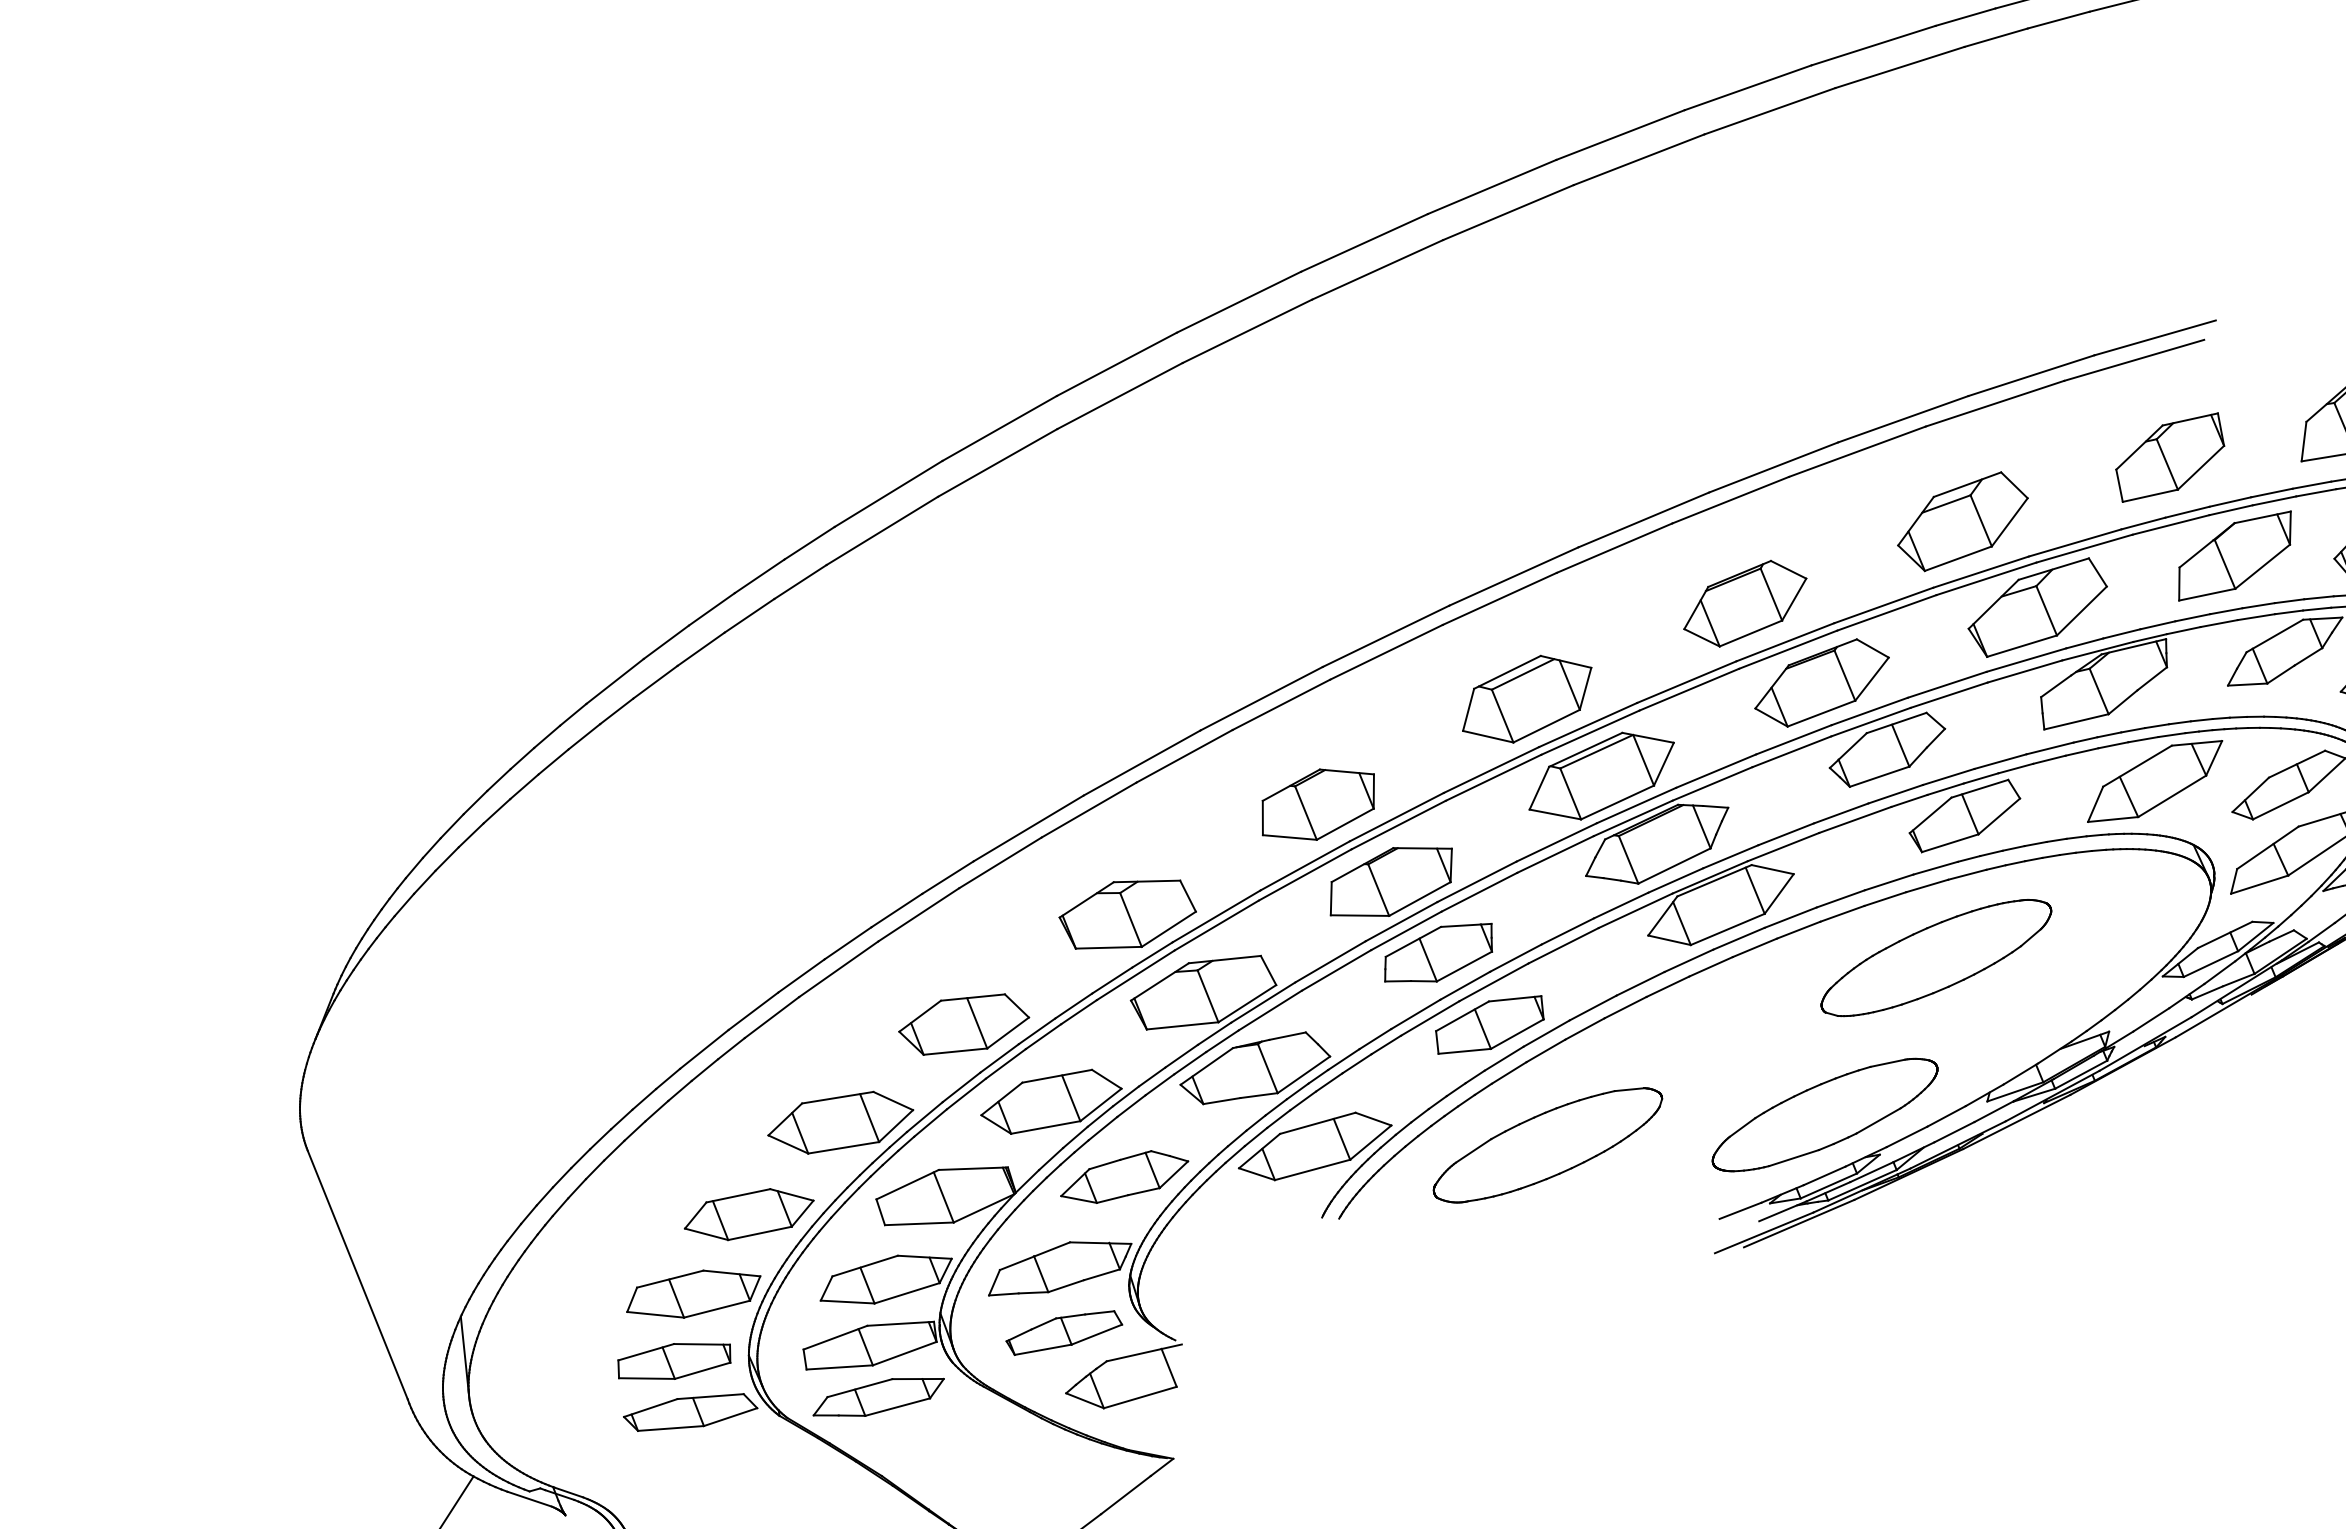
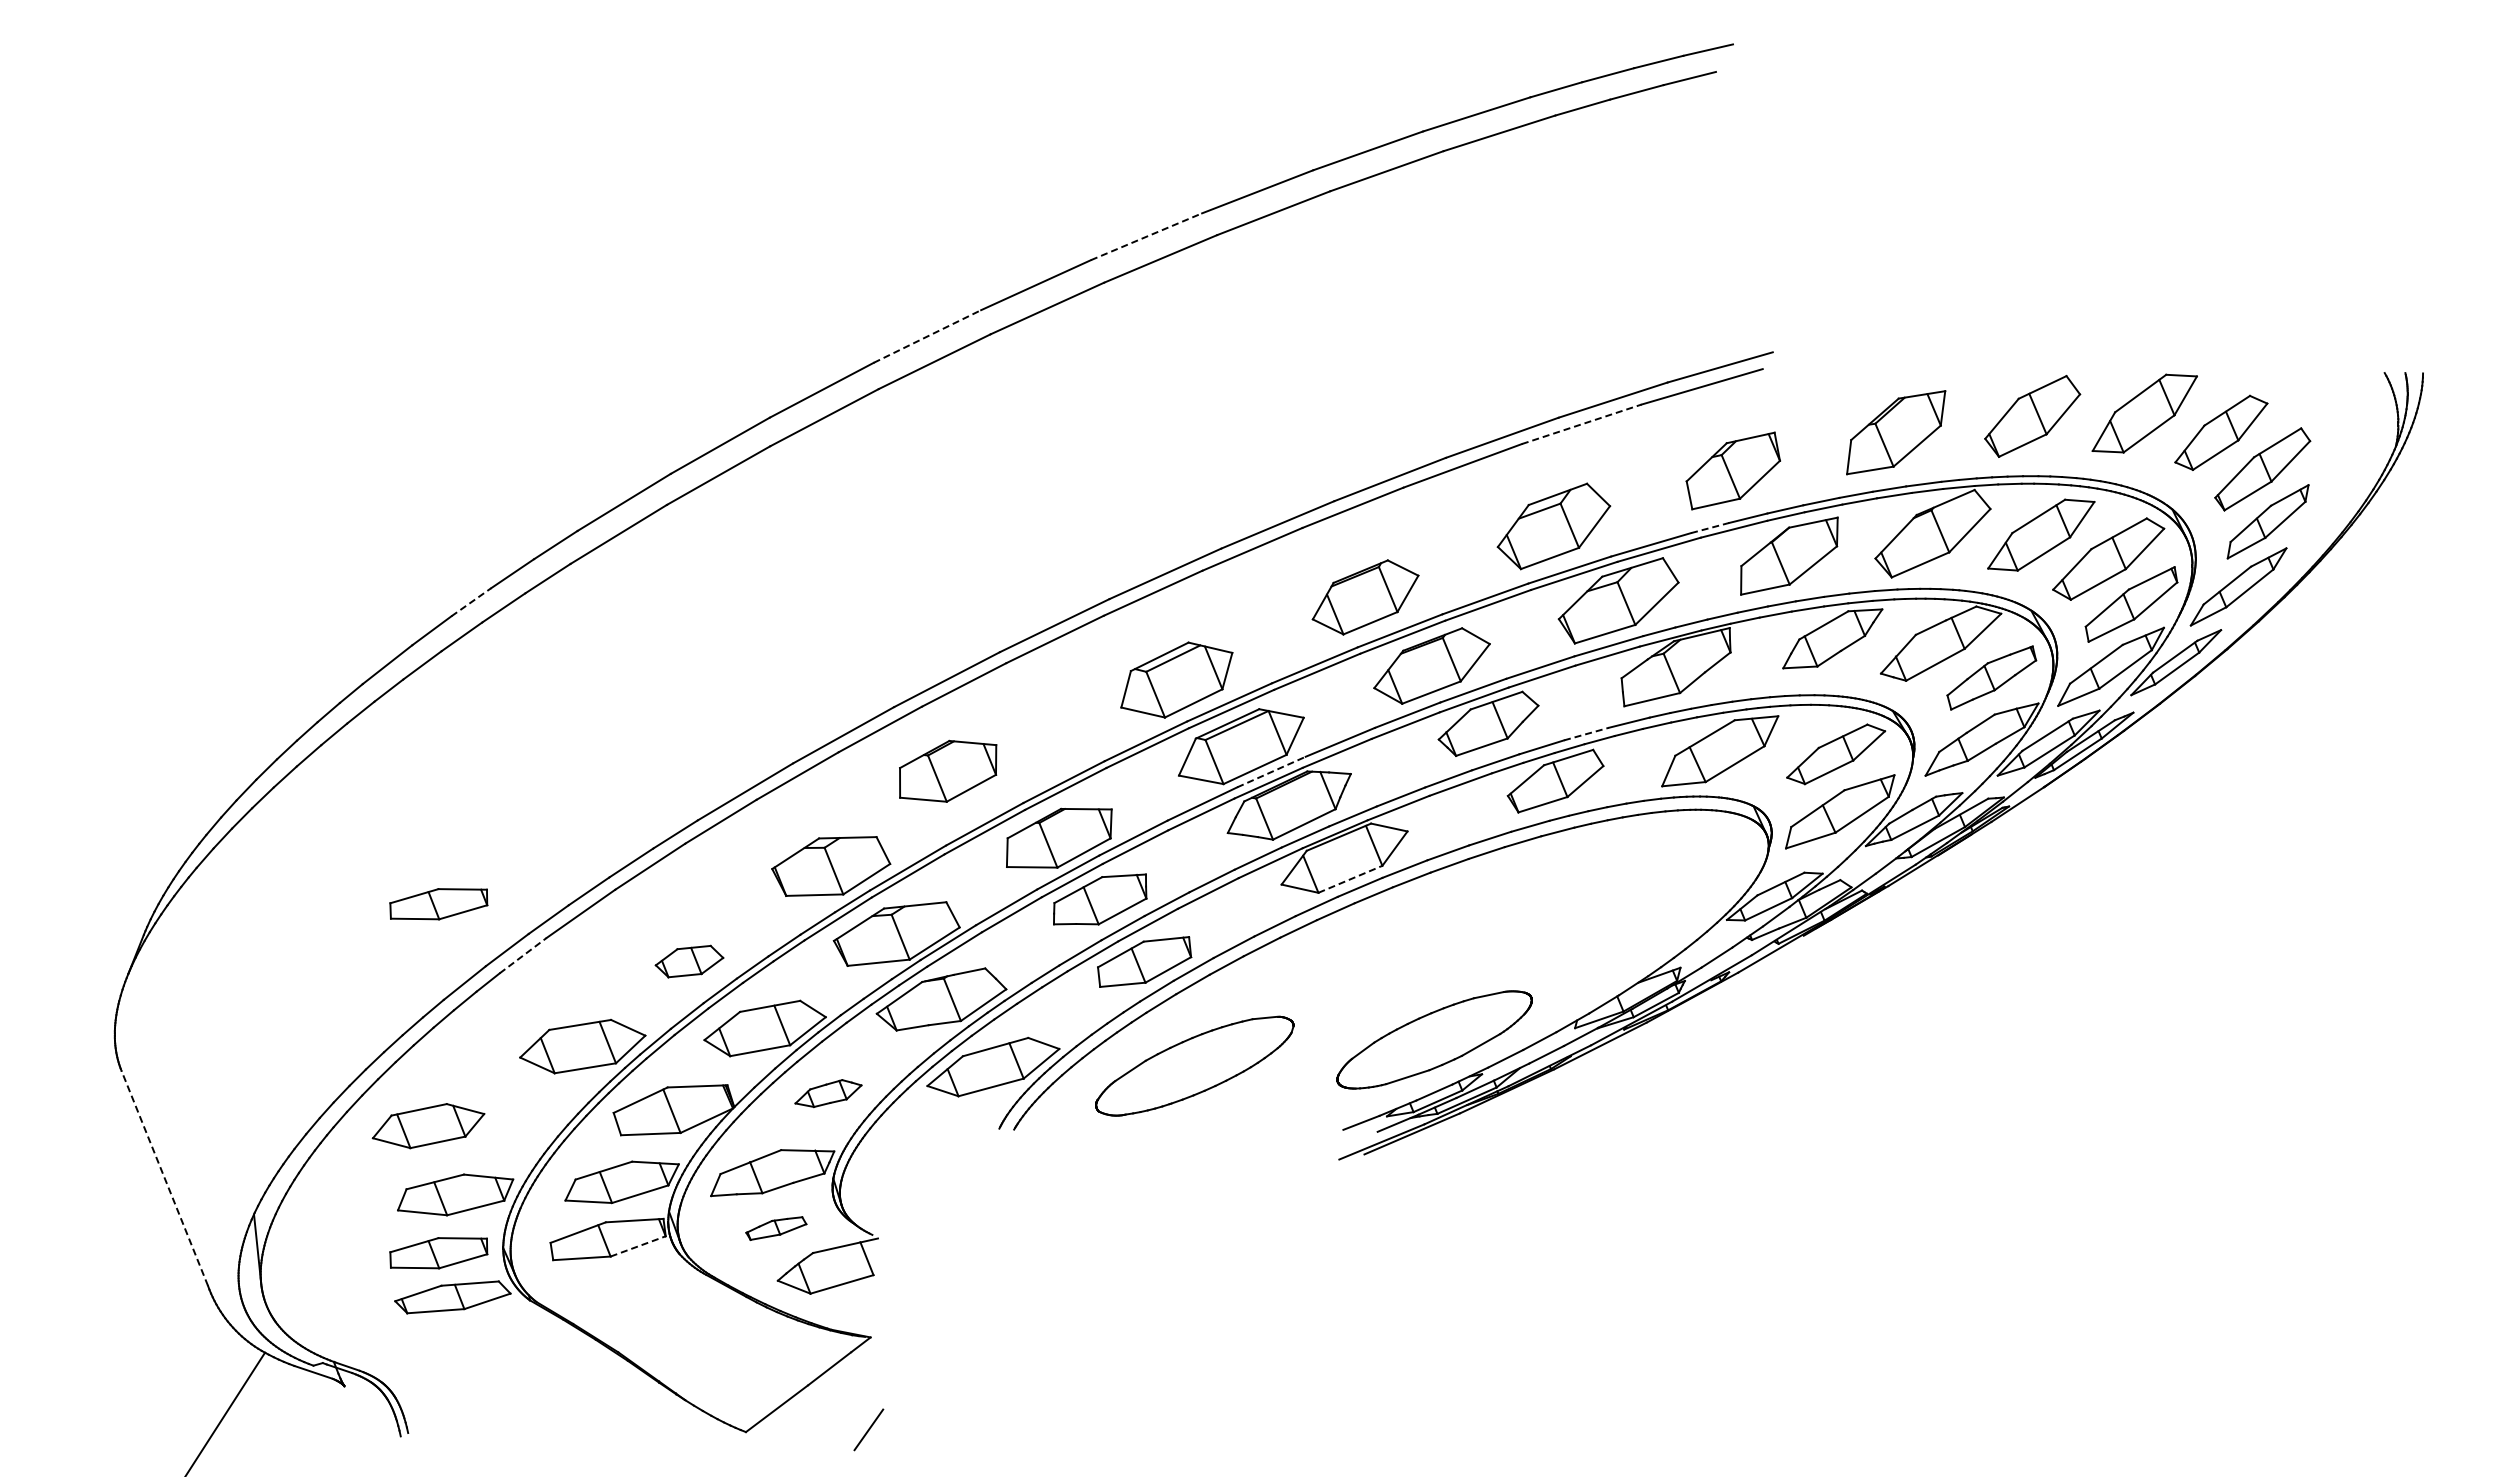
line: (1492, 186) -> (1146, 236), solid -> dashed
line: (1239, 302) -> (927, 336), solid -> dashed
line: (1995, 403) -> (1582, 424), solid -> dashed
line: (2143, 524) -> (1710, 528), solid -> dashed
line: (712, 609) -> (471, 602), solid -> dashed
line: (2000, 760) -> (1586, 733), solid -> dashed
part: (1318, 803) -> (948, 770), moved
line: (1636, 804) -> (1271, 771), solid -> dashed
line: (1727, 929) -> (1350, 879), solid -> dashed
part: (1935, 957) -> (1530, 903), removed
part: (674, 958) -> (438, 904), added
line: (772, 1017) -> (523, 955), solid -> dashed
part: (964, 1024) -> (689, 961), size x0.6
part: (1124, 1176) -> (828, 1093), size x0.6
part: (749, 1215) -> (428, 1126), moved
line: (357, 1275) -> (164, 1178), solid -> dashed
part: (1064, 1332) -> (776, 1228), size x0.6
line: (905, 1353) -> (638, 1246), solid -> dashed
part: (878, 1397) -> (615, 1284), removed

